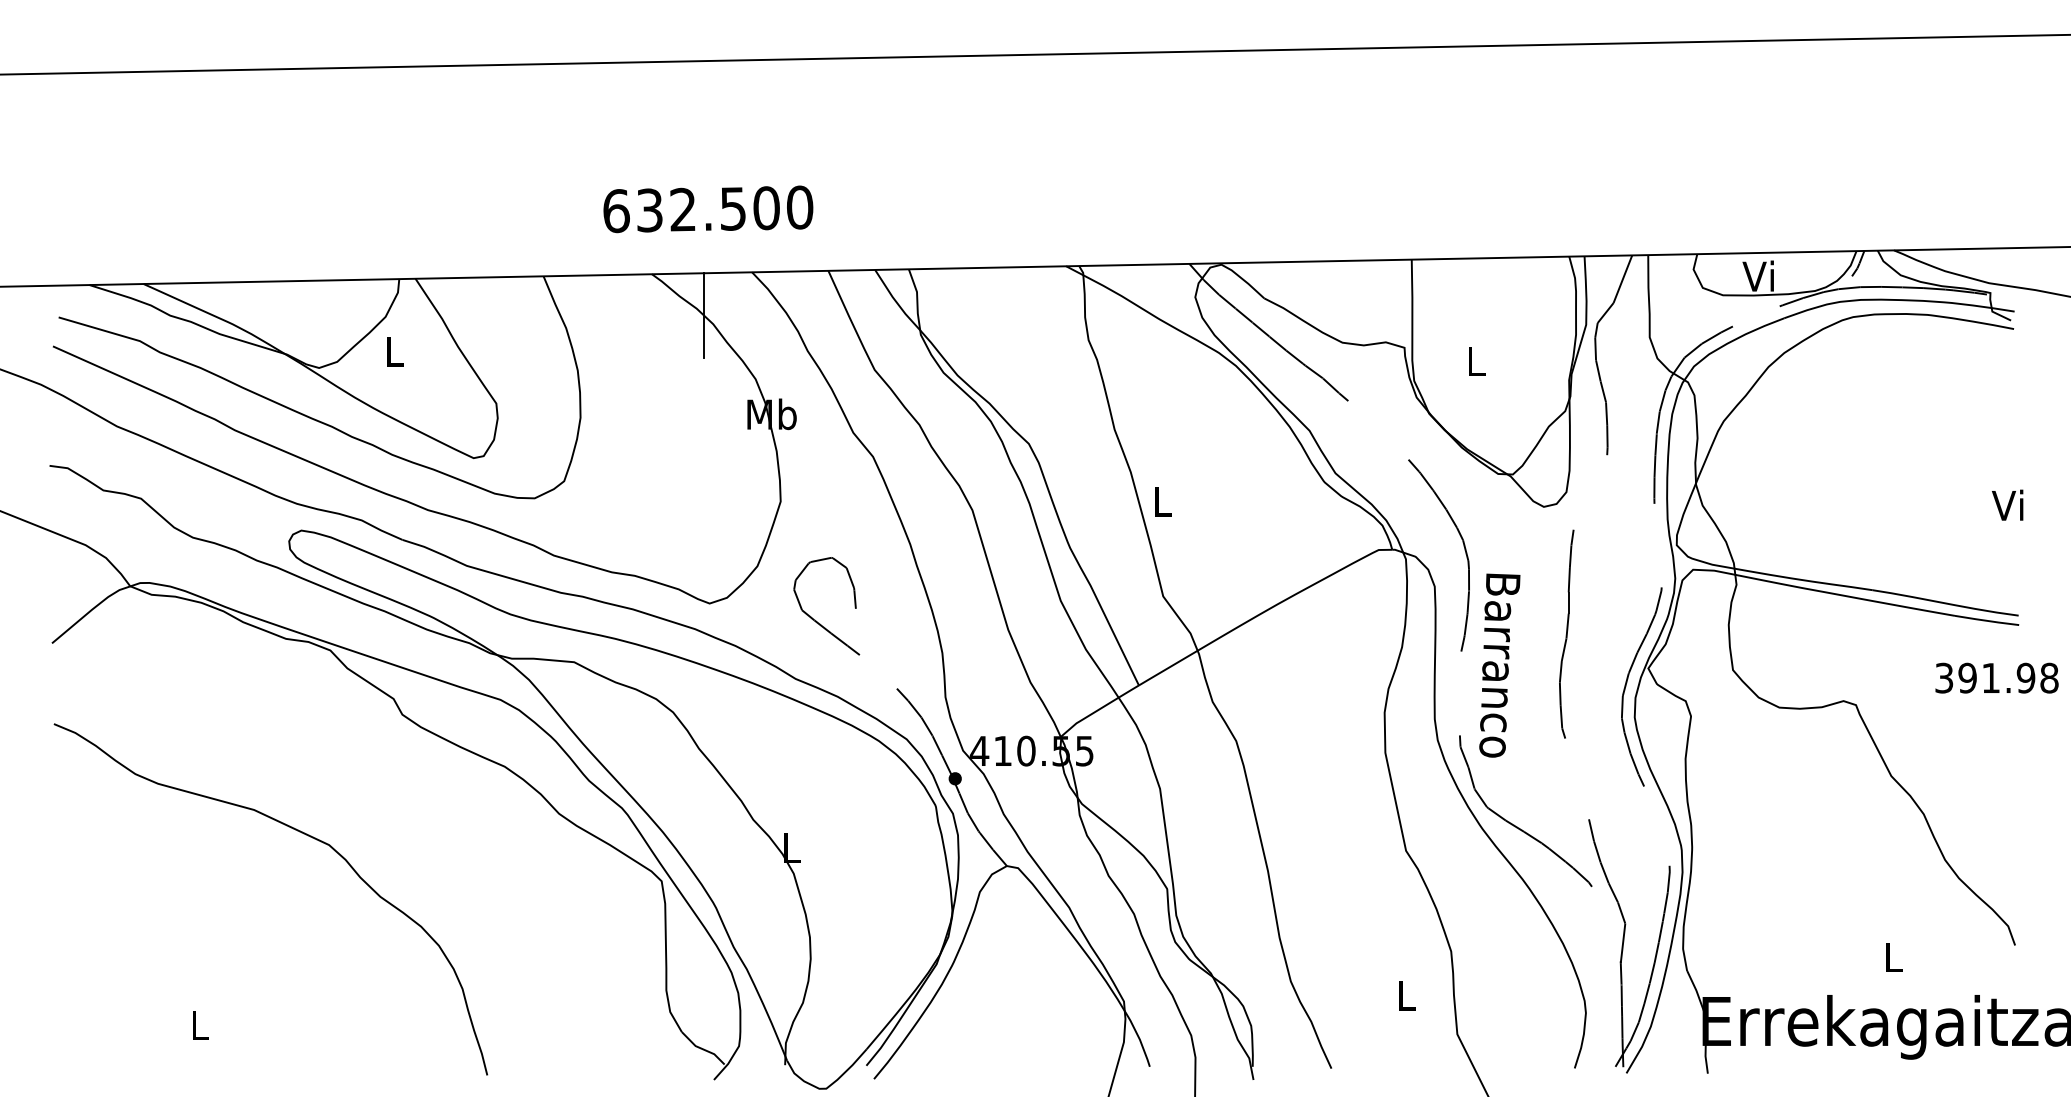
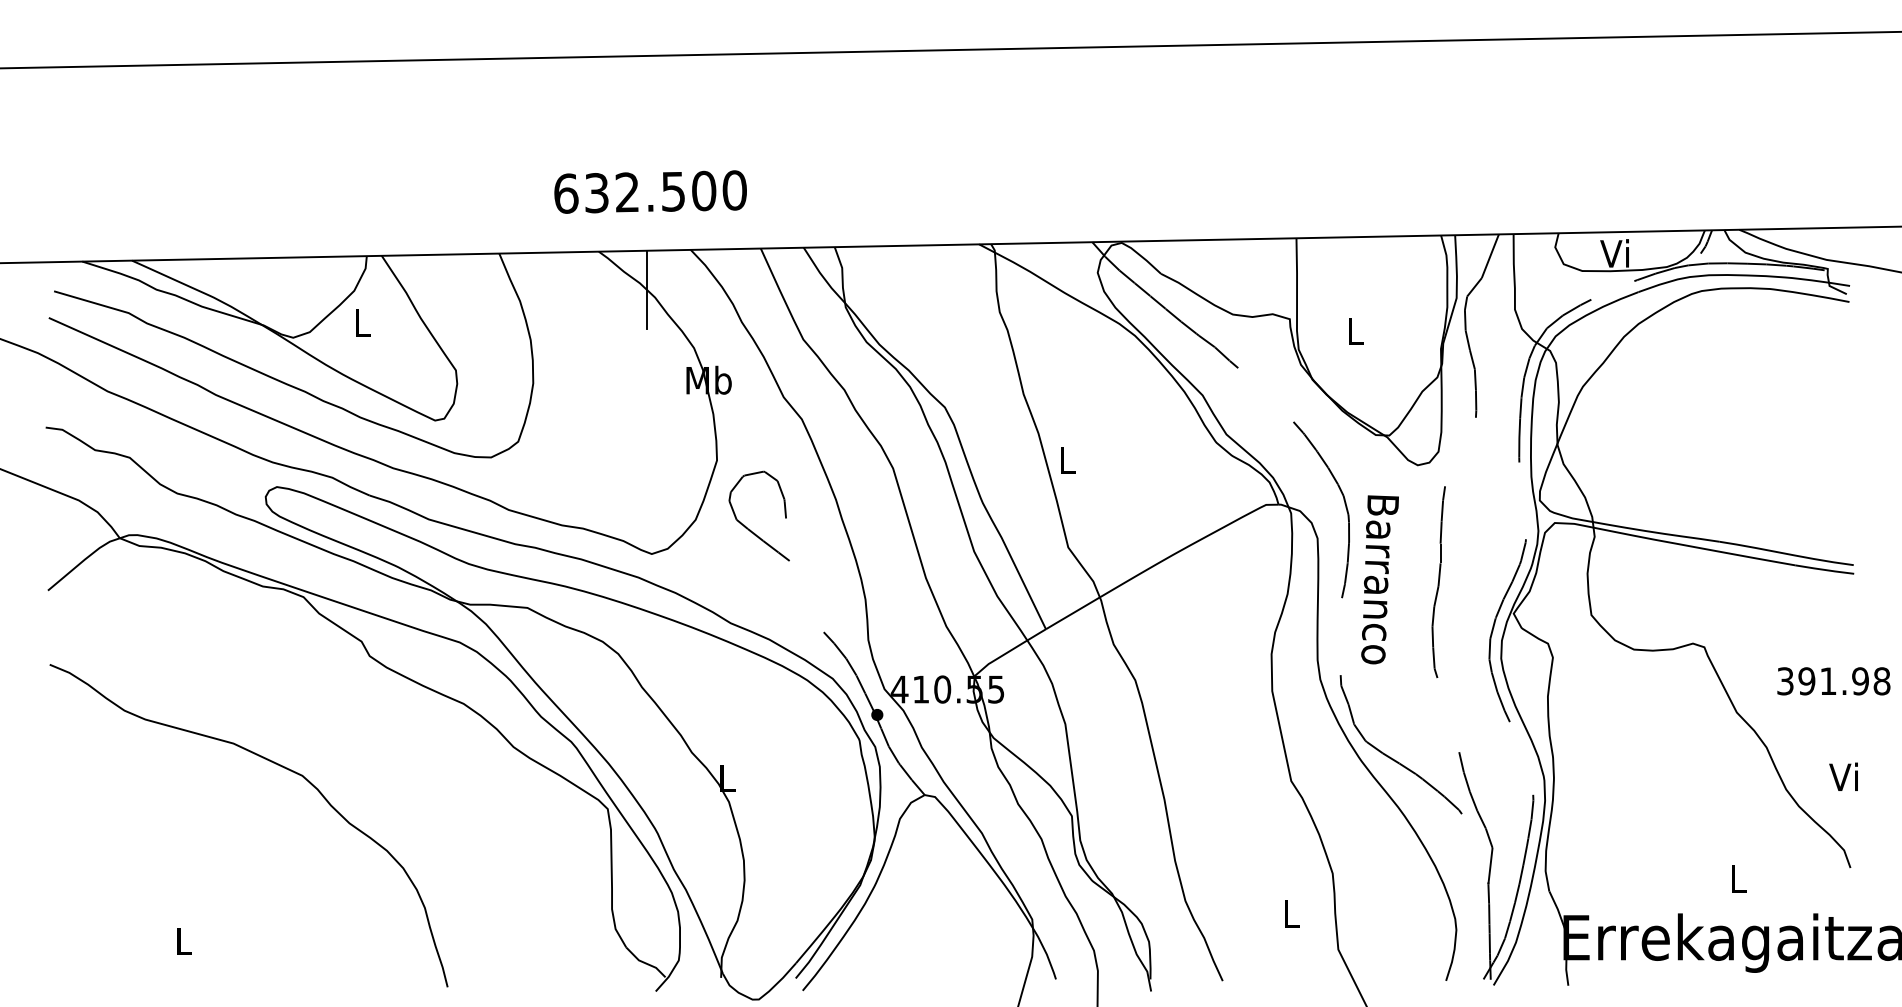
text: (2007, 504) -> (1843, 776), moved
part: (815, 619) -> (748, 528), moved
text: (1499, 665) -> (1379, 579), moved
text: (1996, 677) -> (1833, 680), moved

